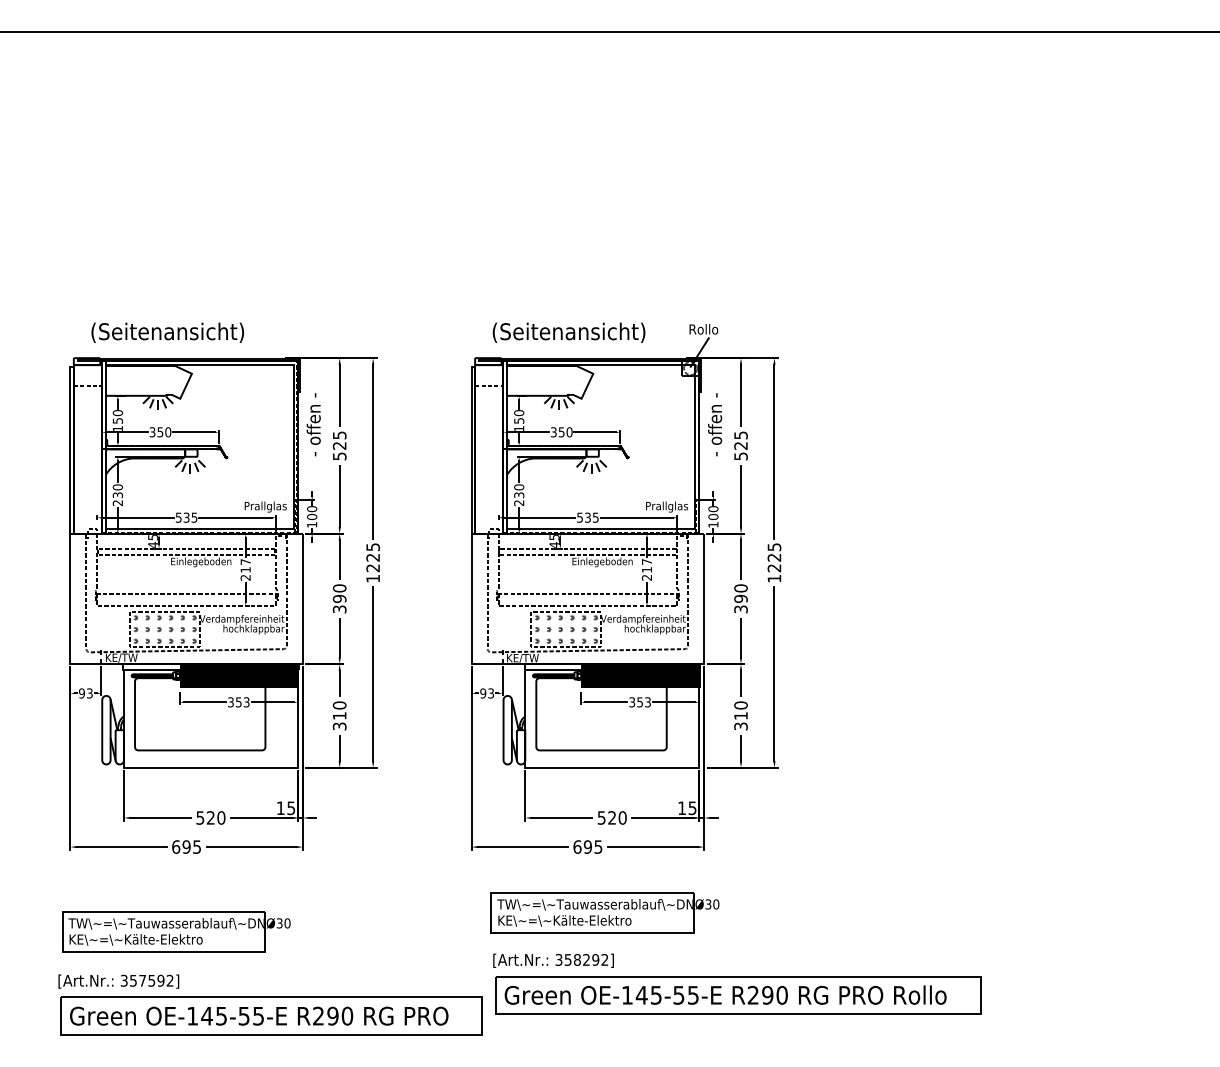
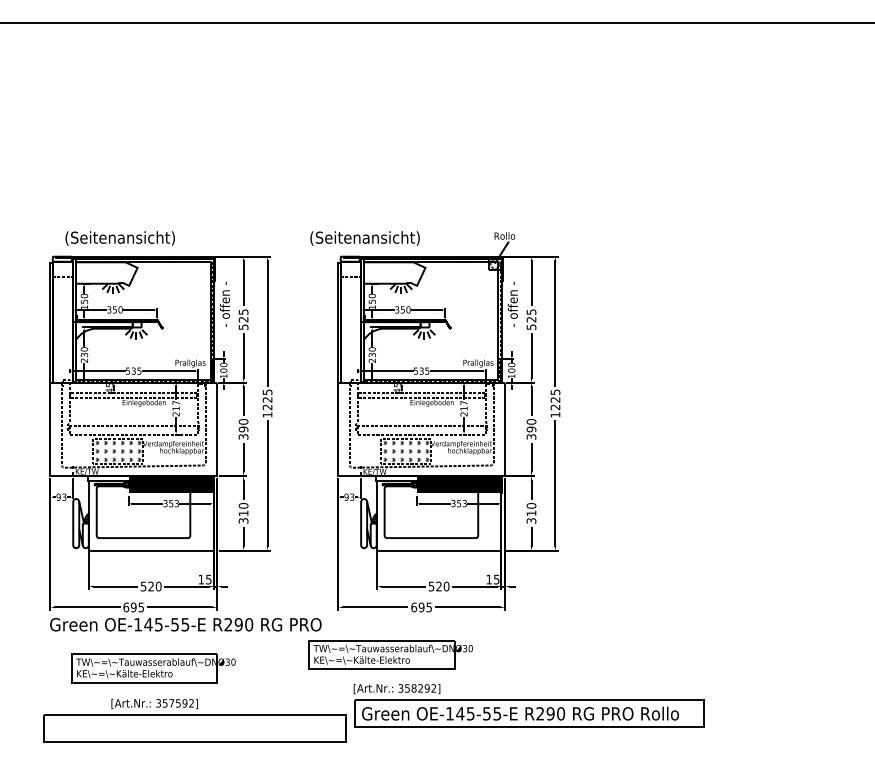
text: (568, 332) -> (364, 238), moved
part: (604, 912) -> (390, 654), moved
part: (176, 931) -> (153, 668), moved
text: (118, 981) -> (154, 703), moved
text: (259, 1015) -> (186, 624), moved

